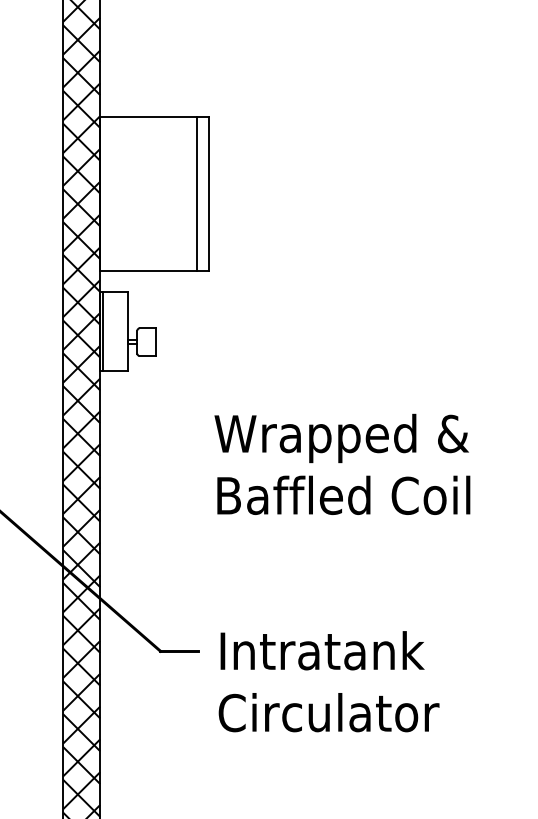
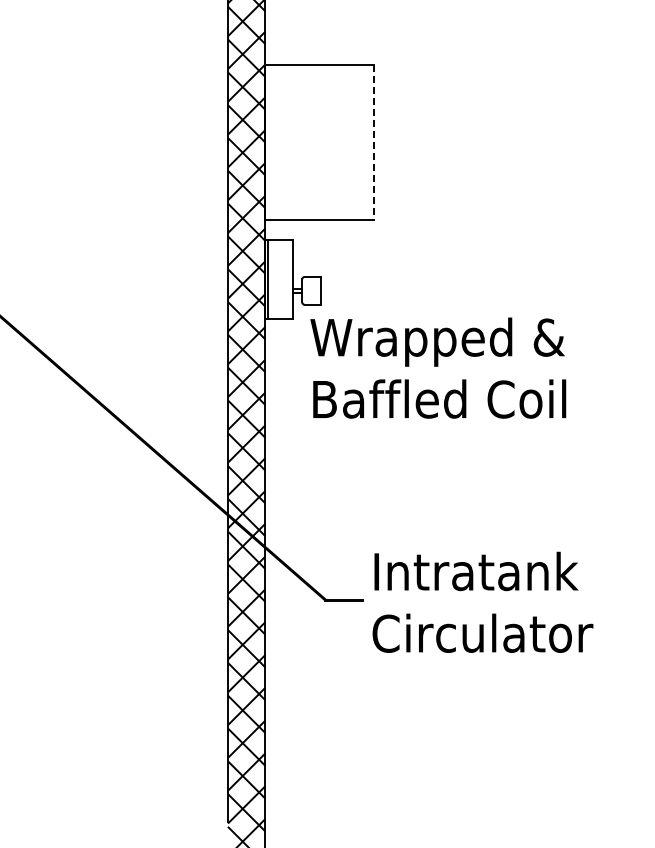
line: (197, 193) -> (362, 142), removed
line: (208, 194) -> (373, 143), solid -> dashed
text: (342, 463) -> (438, 367), moved
text: (328, 680) -> (482, 601), moved

